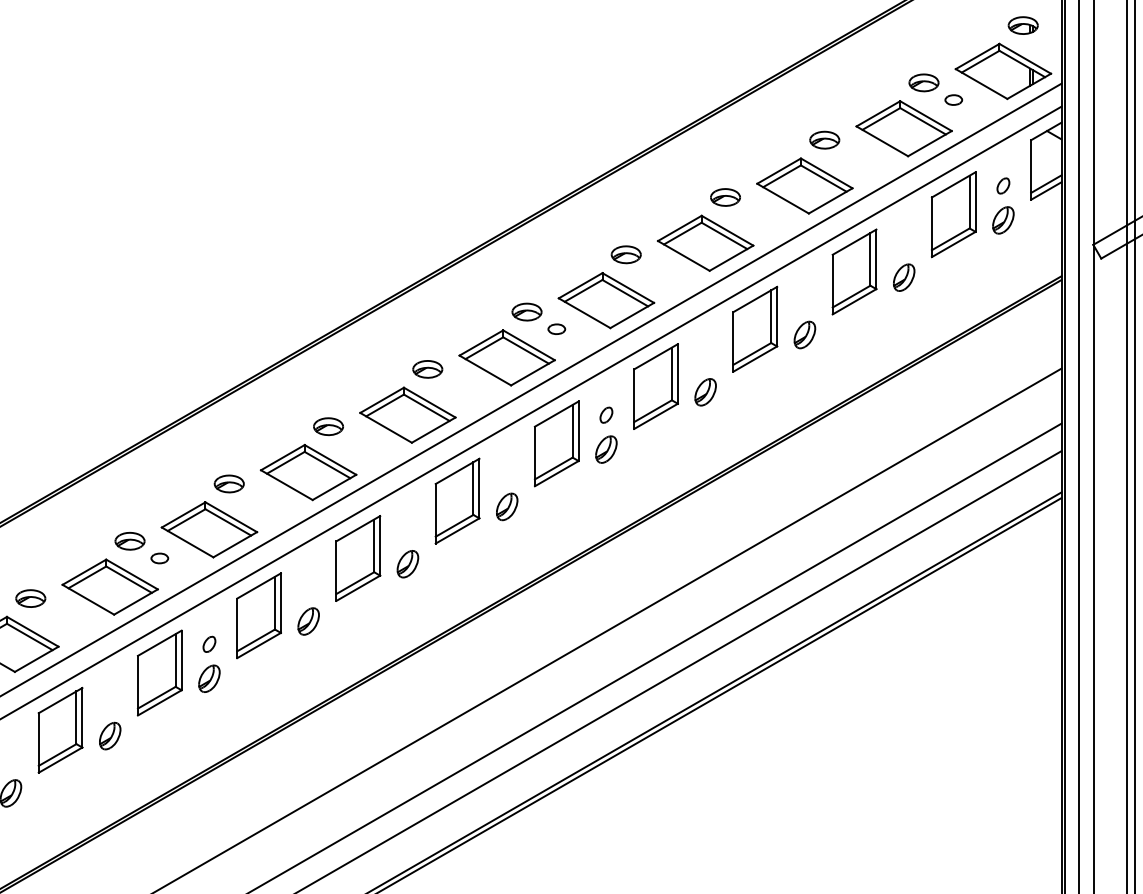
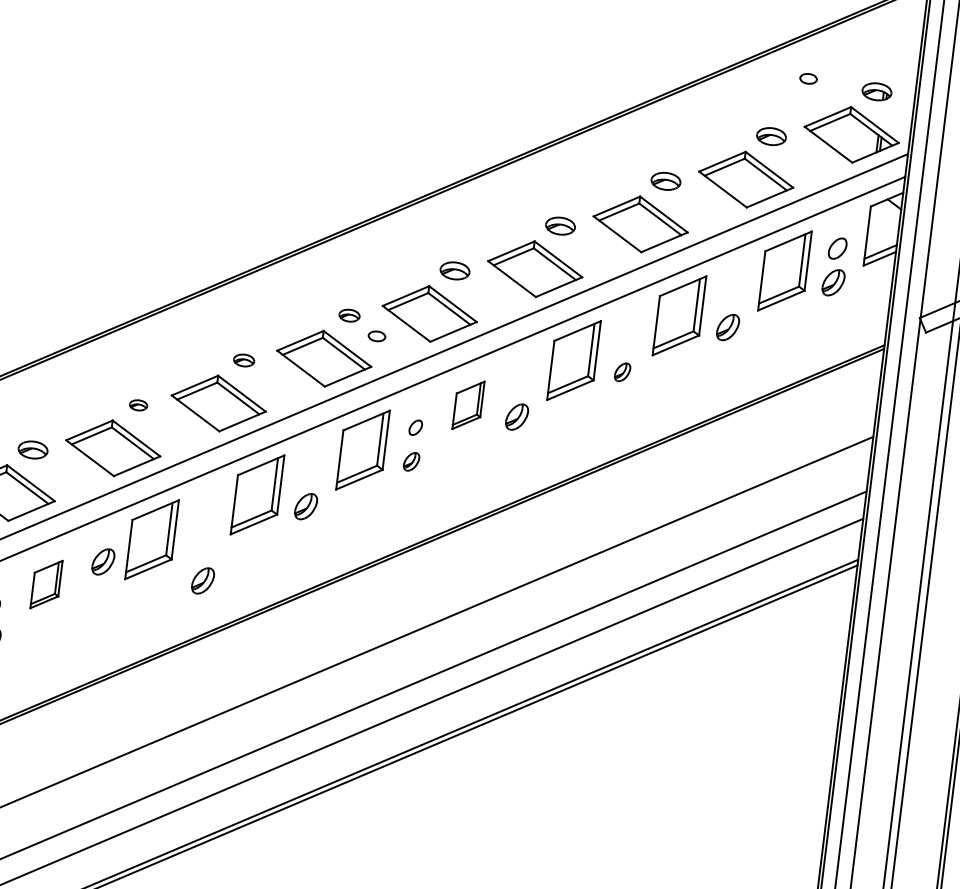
part: (953, 99) -> (808, 78), moved
part: (1003, 185) -> (837, 248), size x1.4
part: (526, 311) -> (349, 315), size x0.7
part: (804, 334) -> (622, 371), size x0.7
part: (427, 369) -> (243, 360), size x0.7
part: (655, 386) -> (467, 405), size x0.6
part: (328, 426) -> (138, 405), size x0.6
part: (606, 449) -> (411, 461), size x0.7
part: (407, 564) -> (202, 581), moved
part: (258, 615) -> (46, 584), size x0.6
part: (308, 621) -> (103, 561), moved

